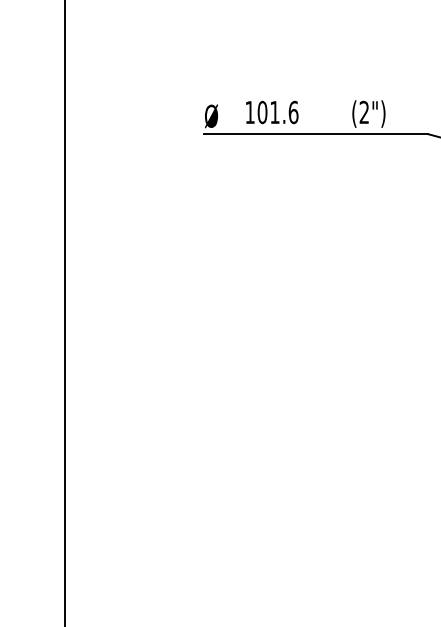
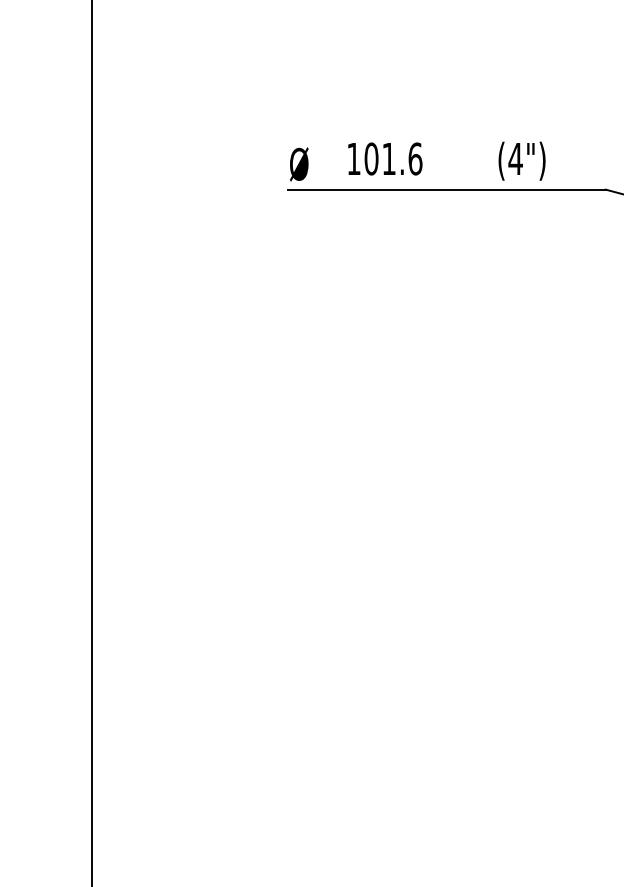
text: (364, 111) -> (515, 157), (2") -> (4")

